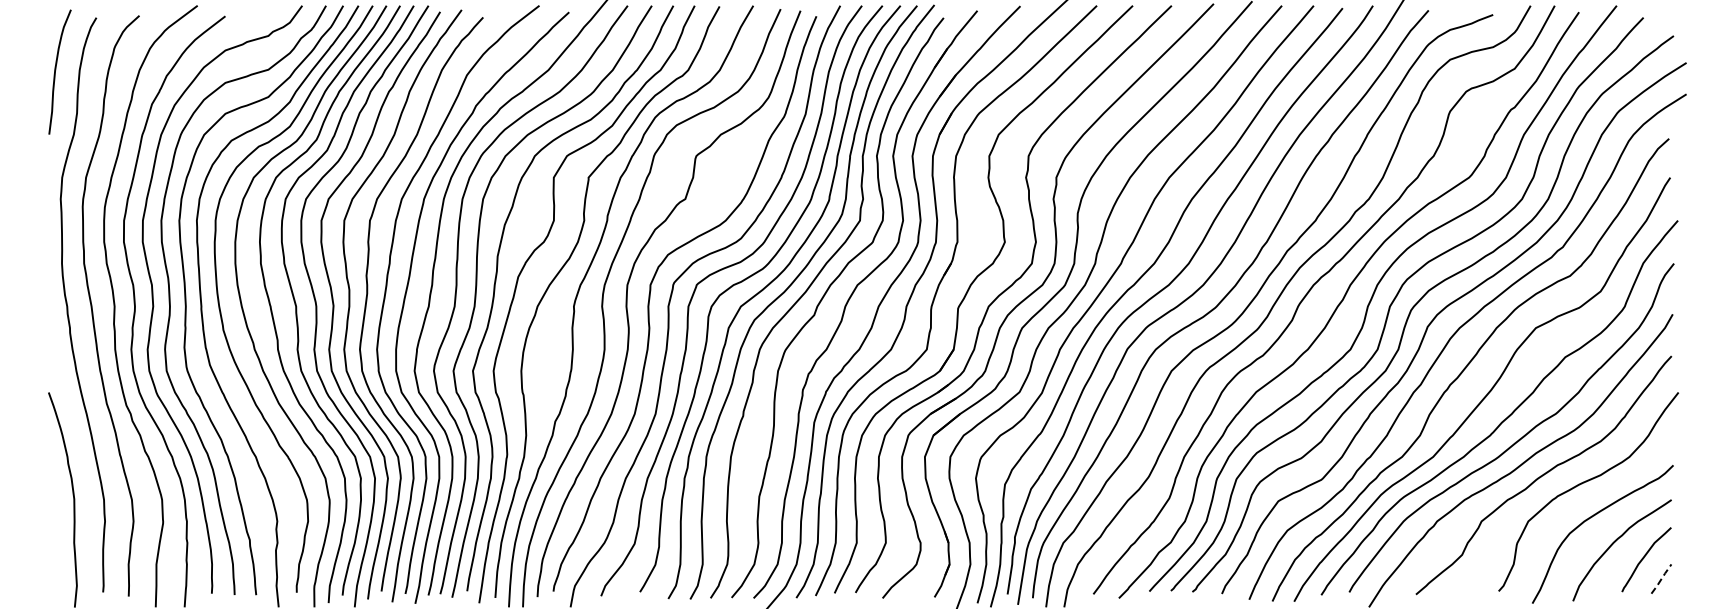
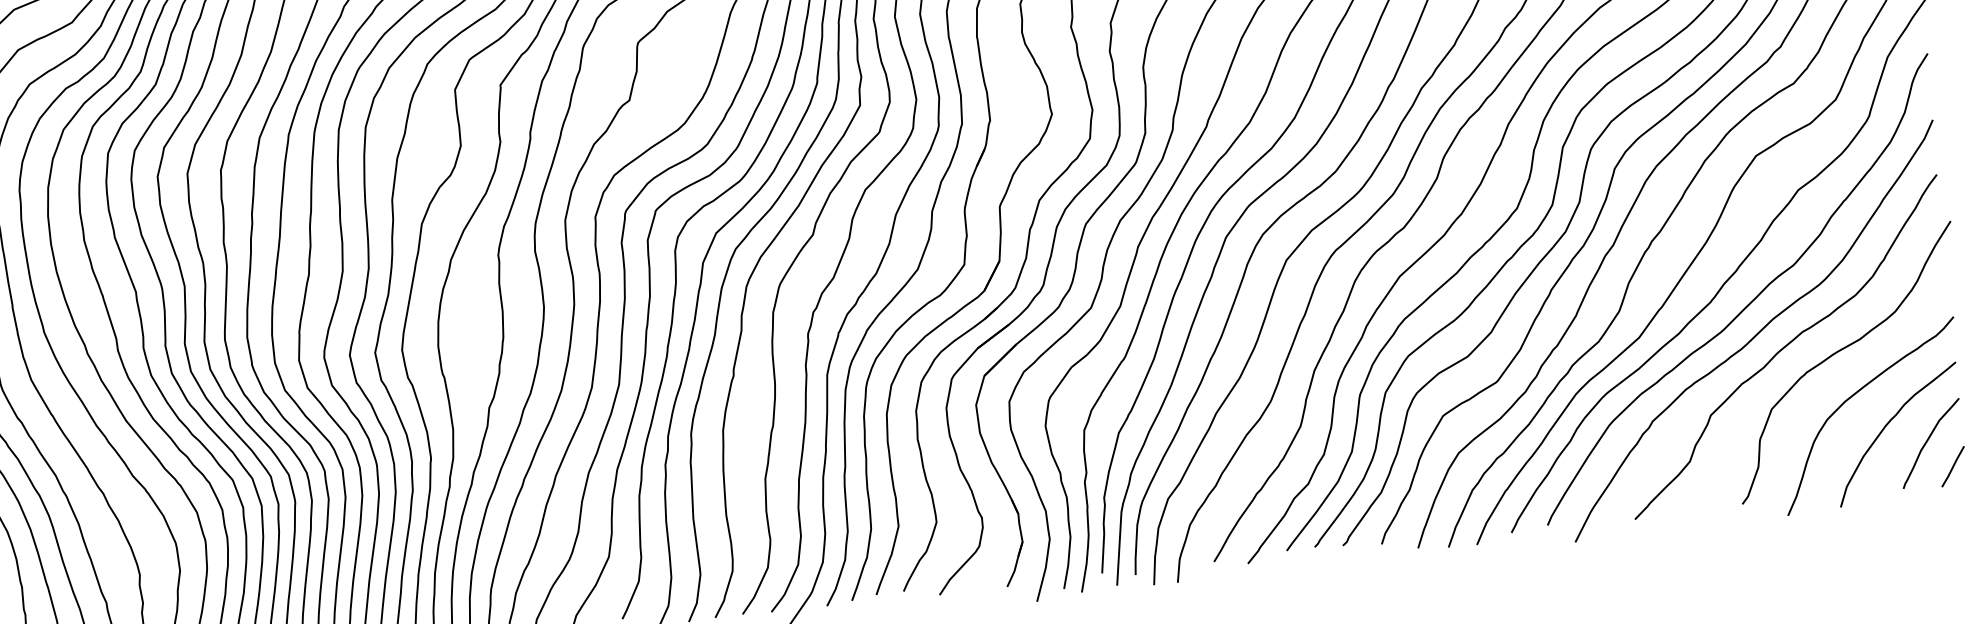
line: (1661, 578) -> (1953, 466), dashed -> solid

